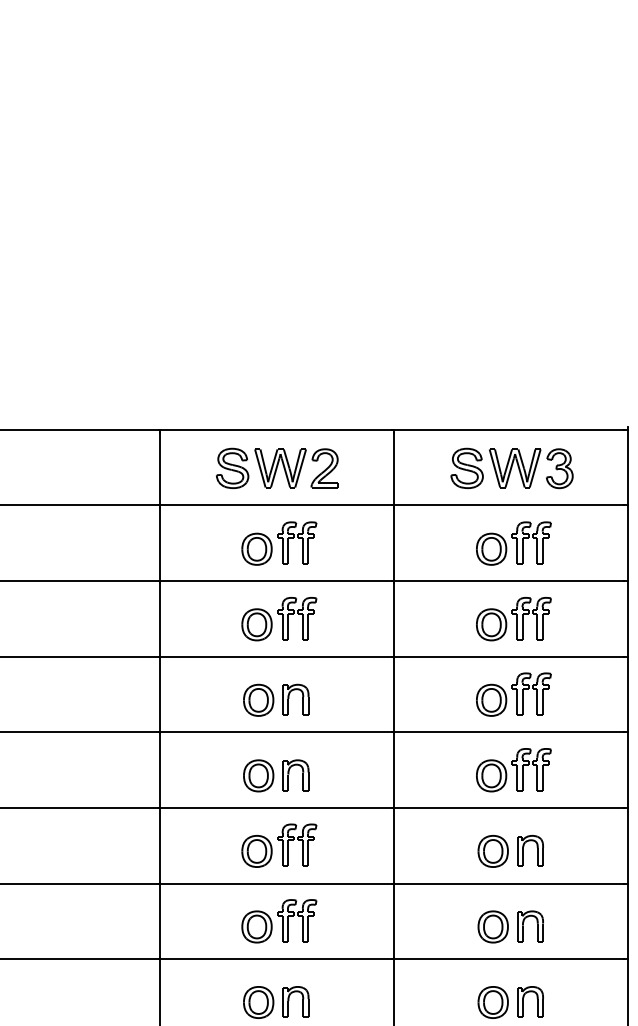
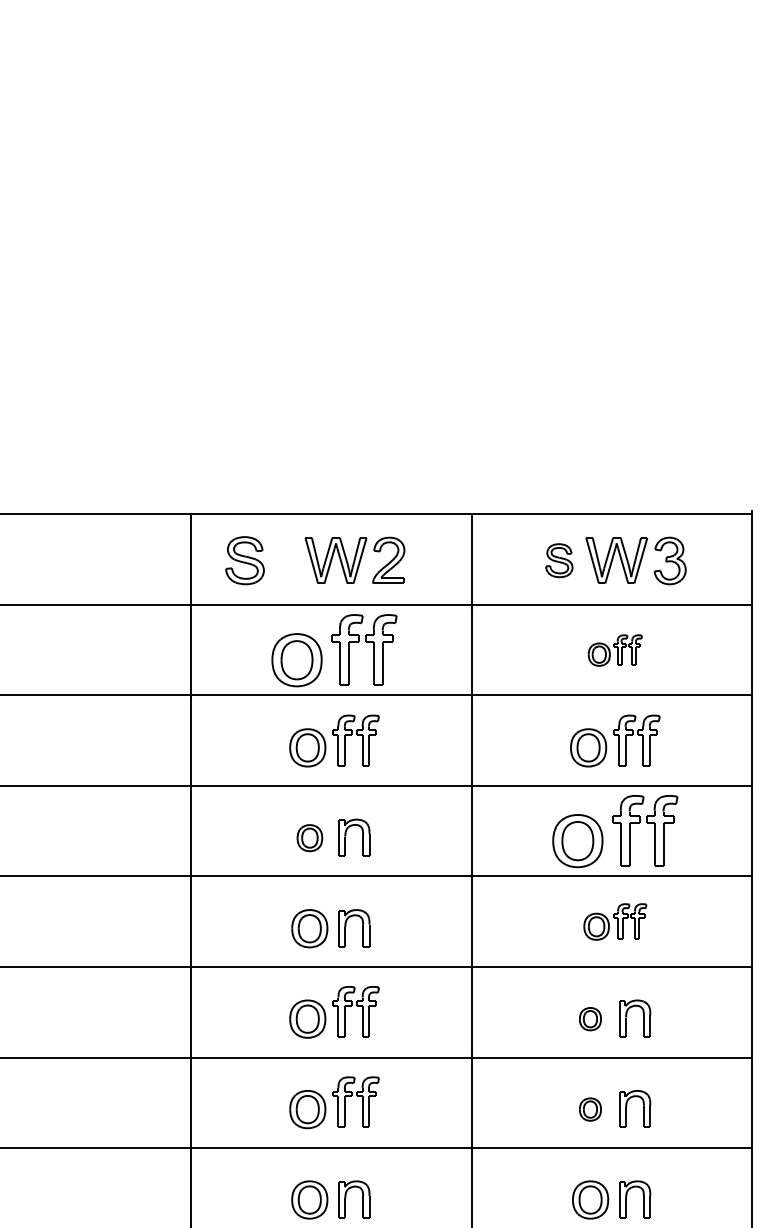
part: (232, 468) -> (244, 560), moved
part: (466, 468) -> (558, 560), size x0.7
part: (279, 543) -> (334, 650), size x1.4
part: (513, 543) -> (614, 650), size x0.6
part: (513, 694) -> (614, 831), size x1.4
part: (258, 699) -> (309, 837), size x0.7
part: (513, 770) -> (614, 922), size x0.7
part: (492, 851) -> (589, 1019), size x0.6
part: (492, 926) -> (589, 1109), size x0.6

